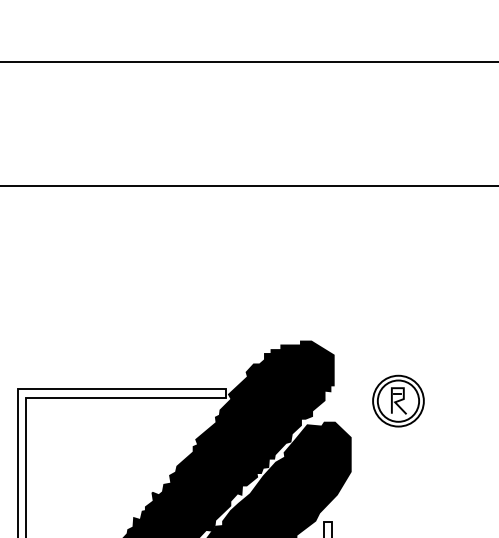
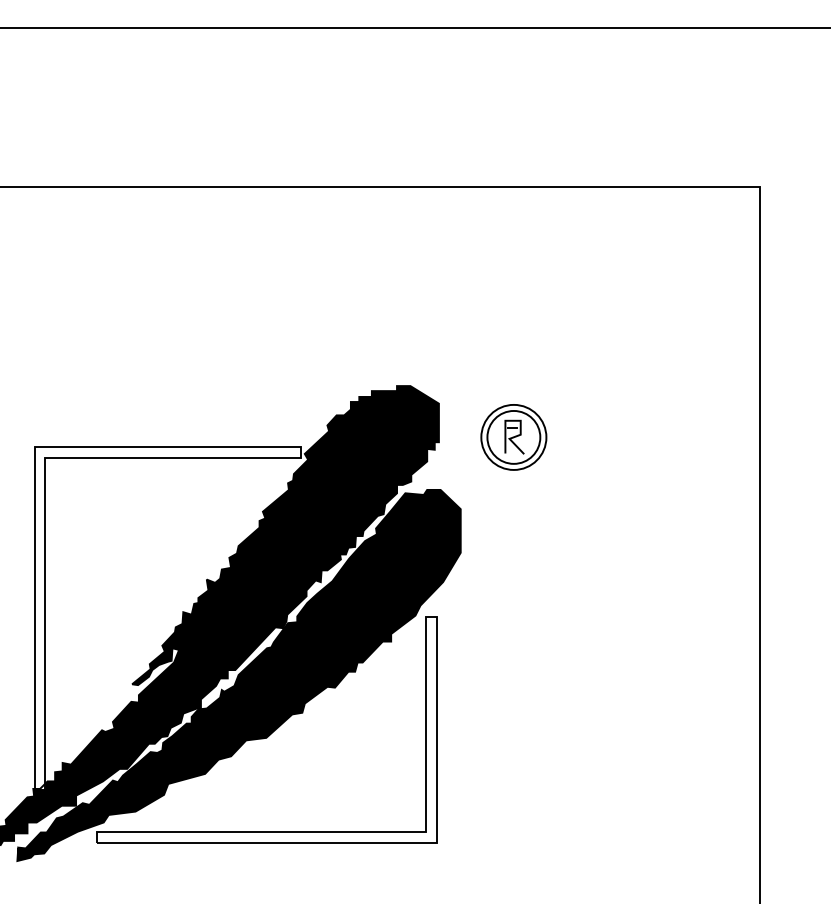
part: (398, 401) -> (513, 437), moved

